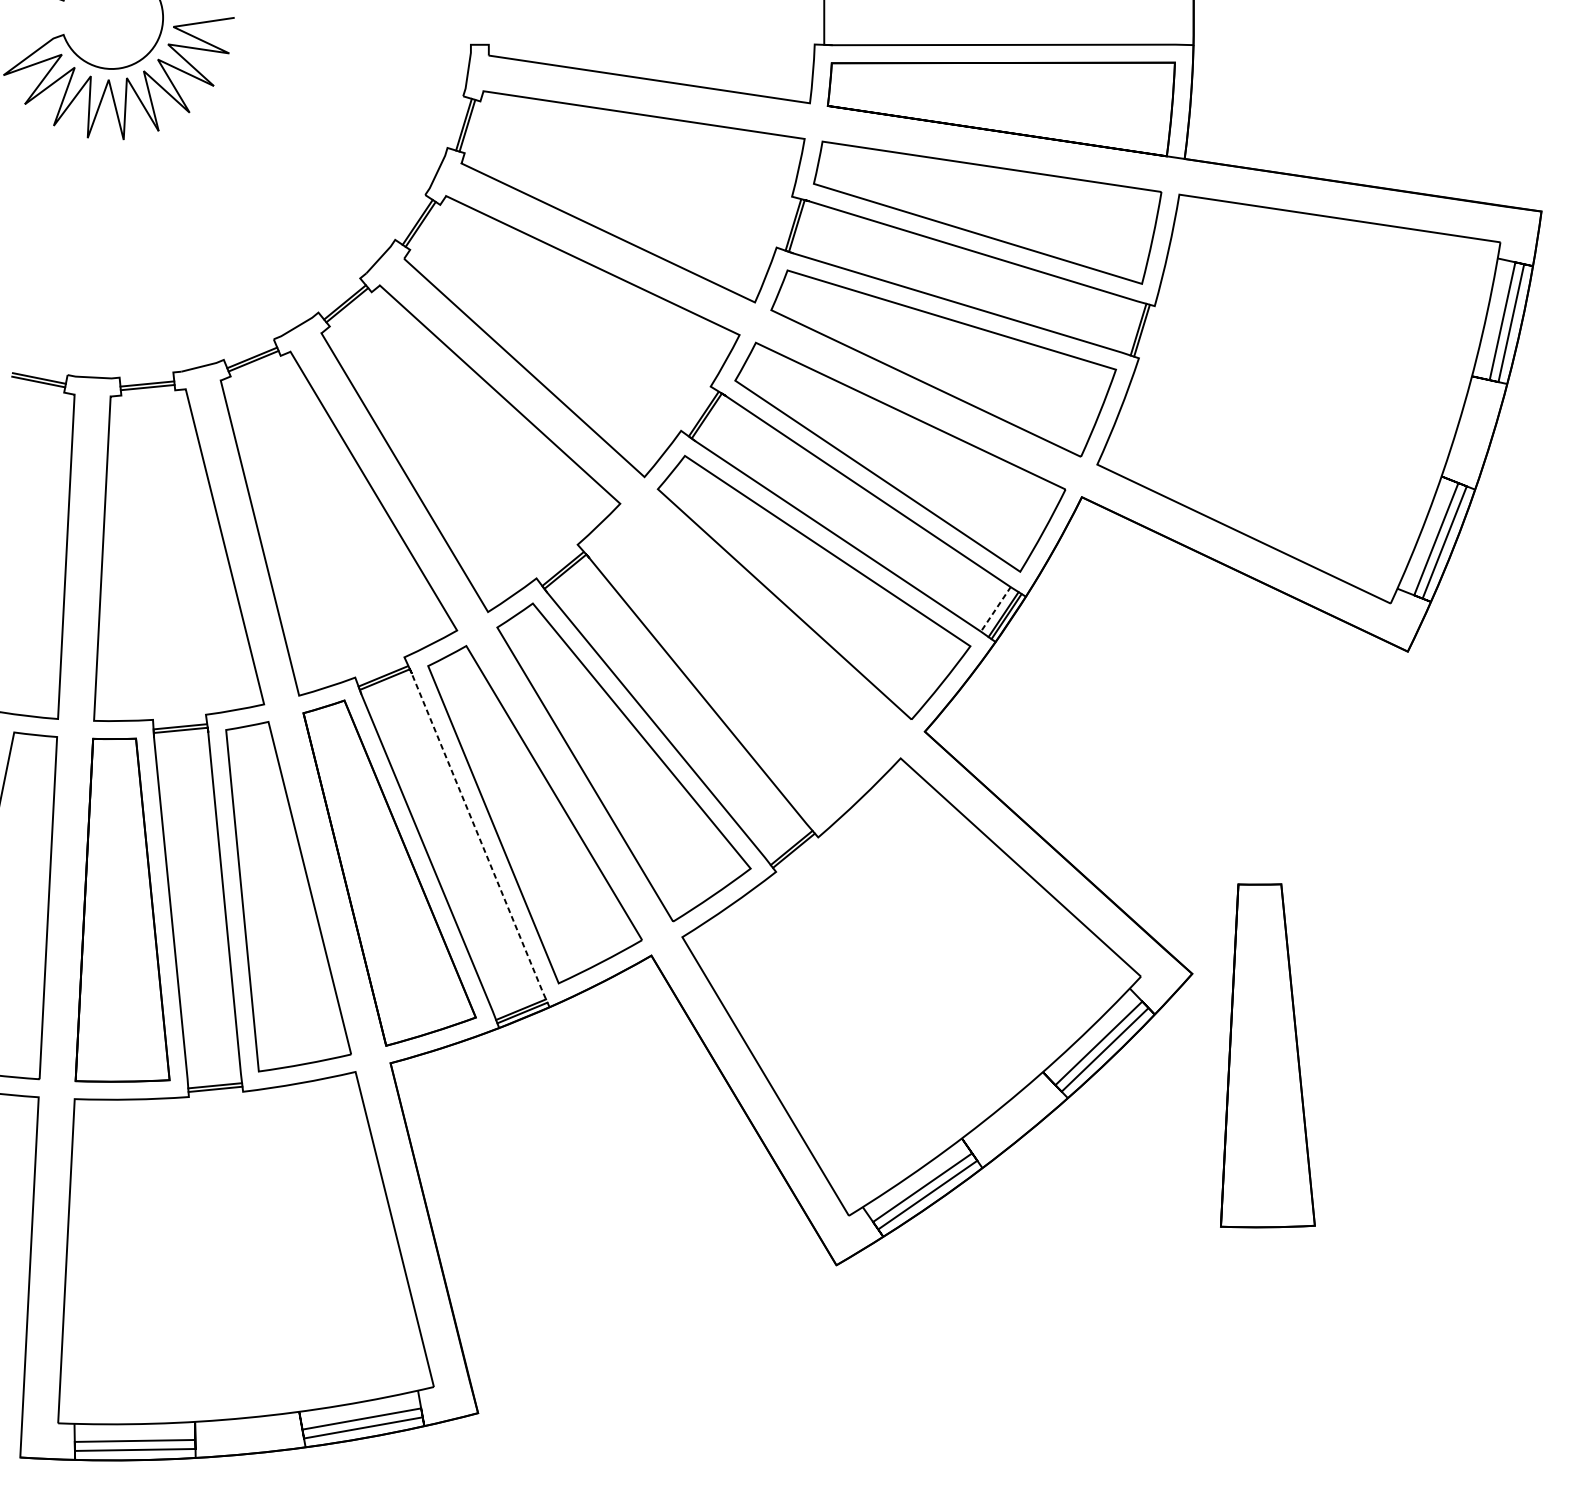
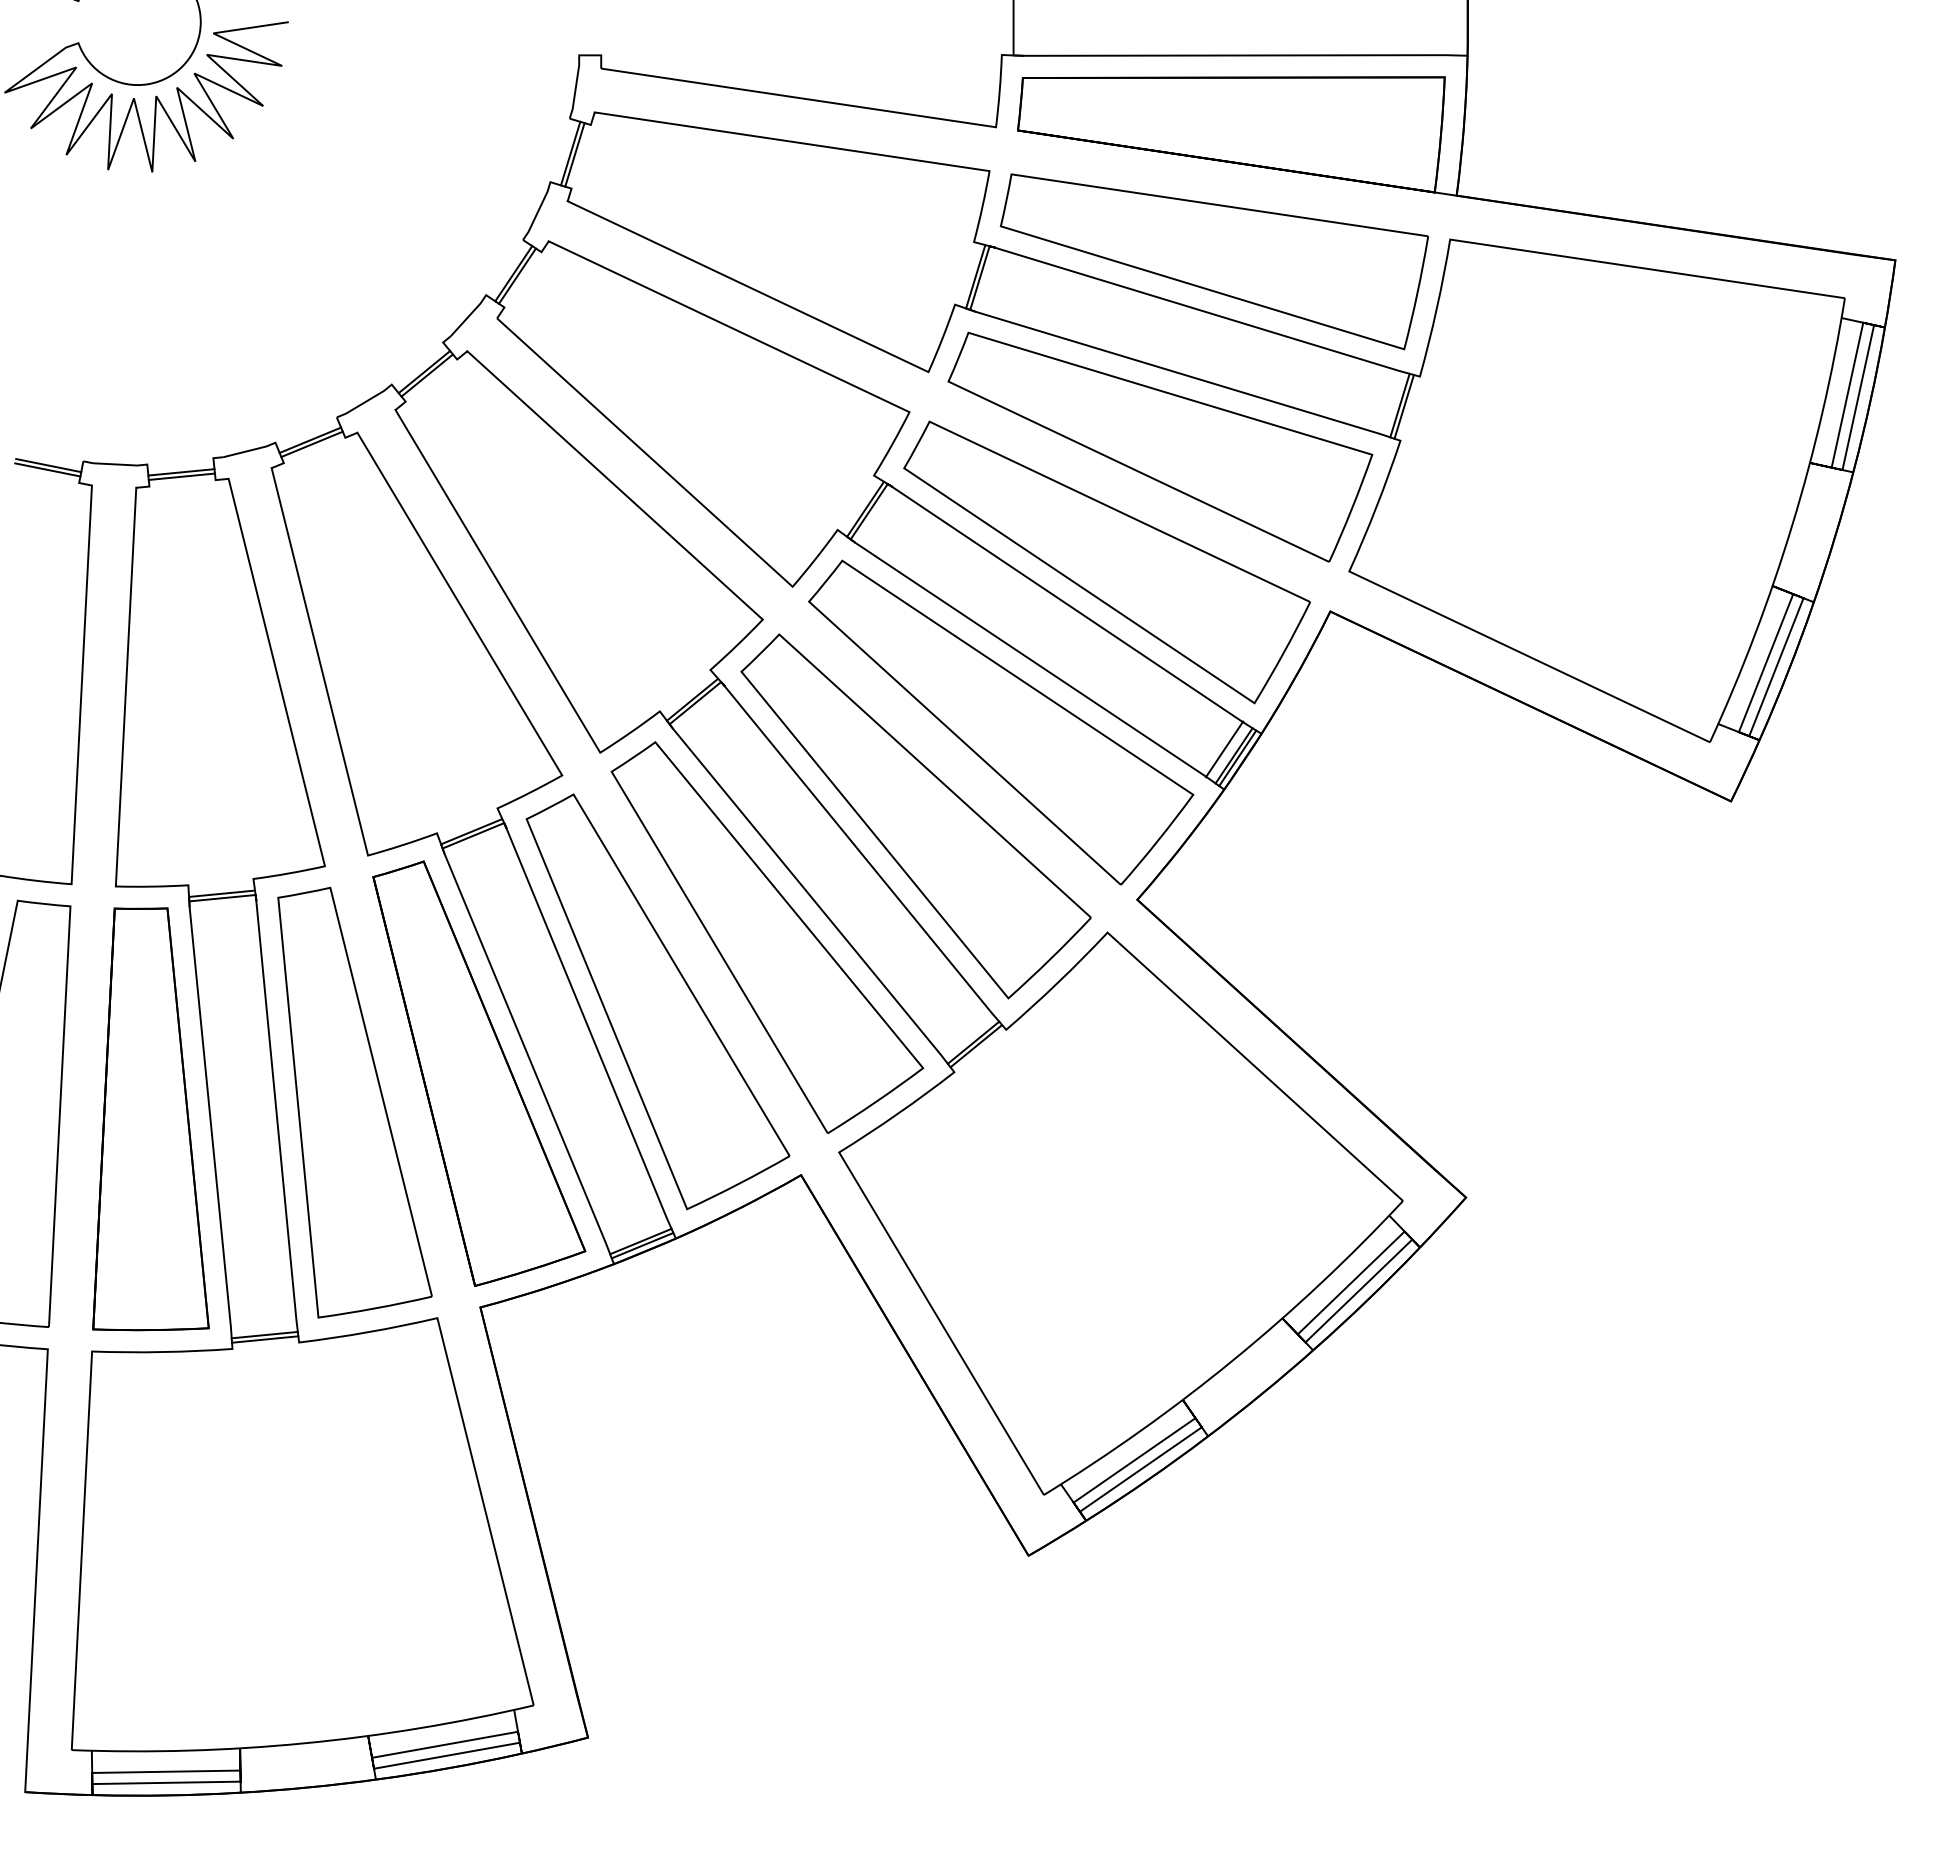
line: (995, 609) -> (1224, 749), dashed -> solid
part: (744, 663) -> (915, 816), added
line: (480, 839) -> (590, 1032), dashed -> solid
part: (1267, 1055) -> (1558, 1298), removed

